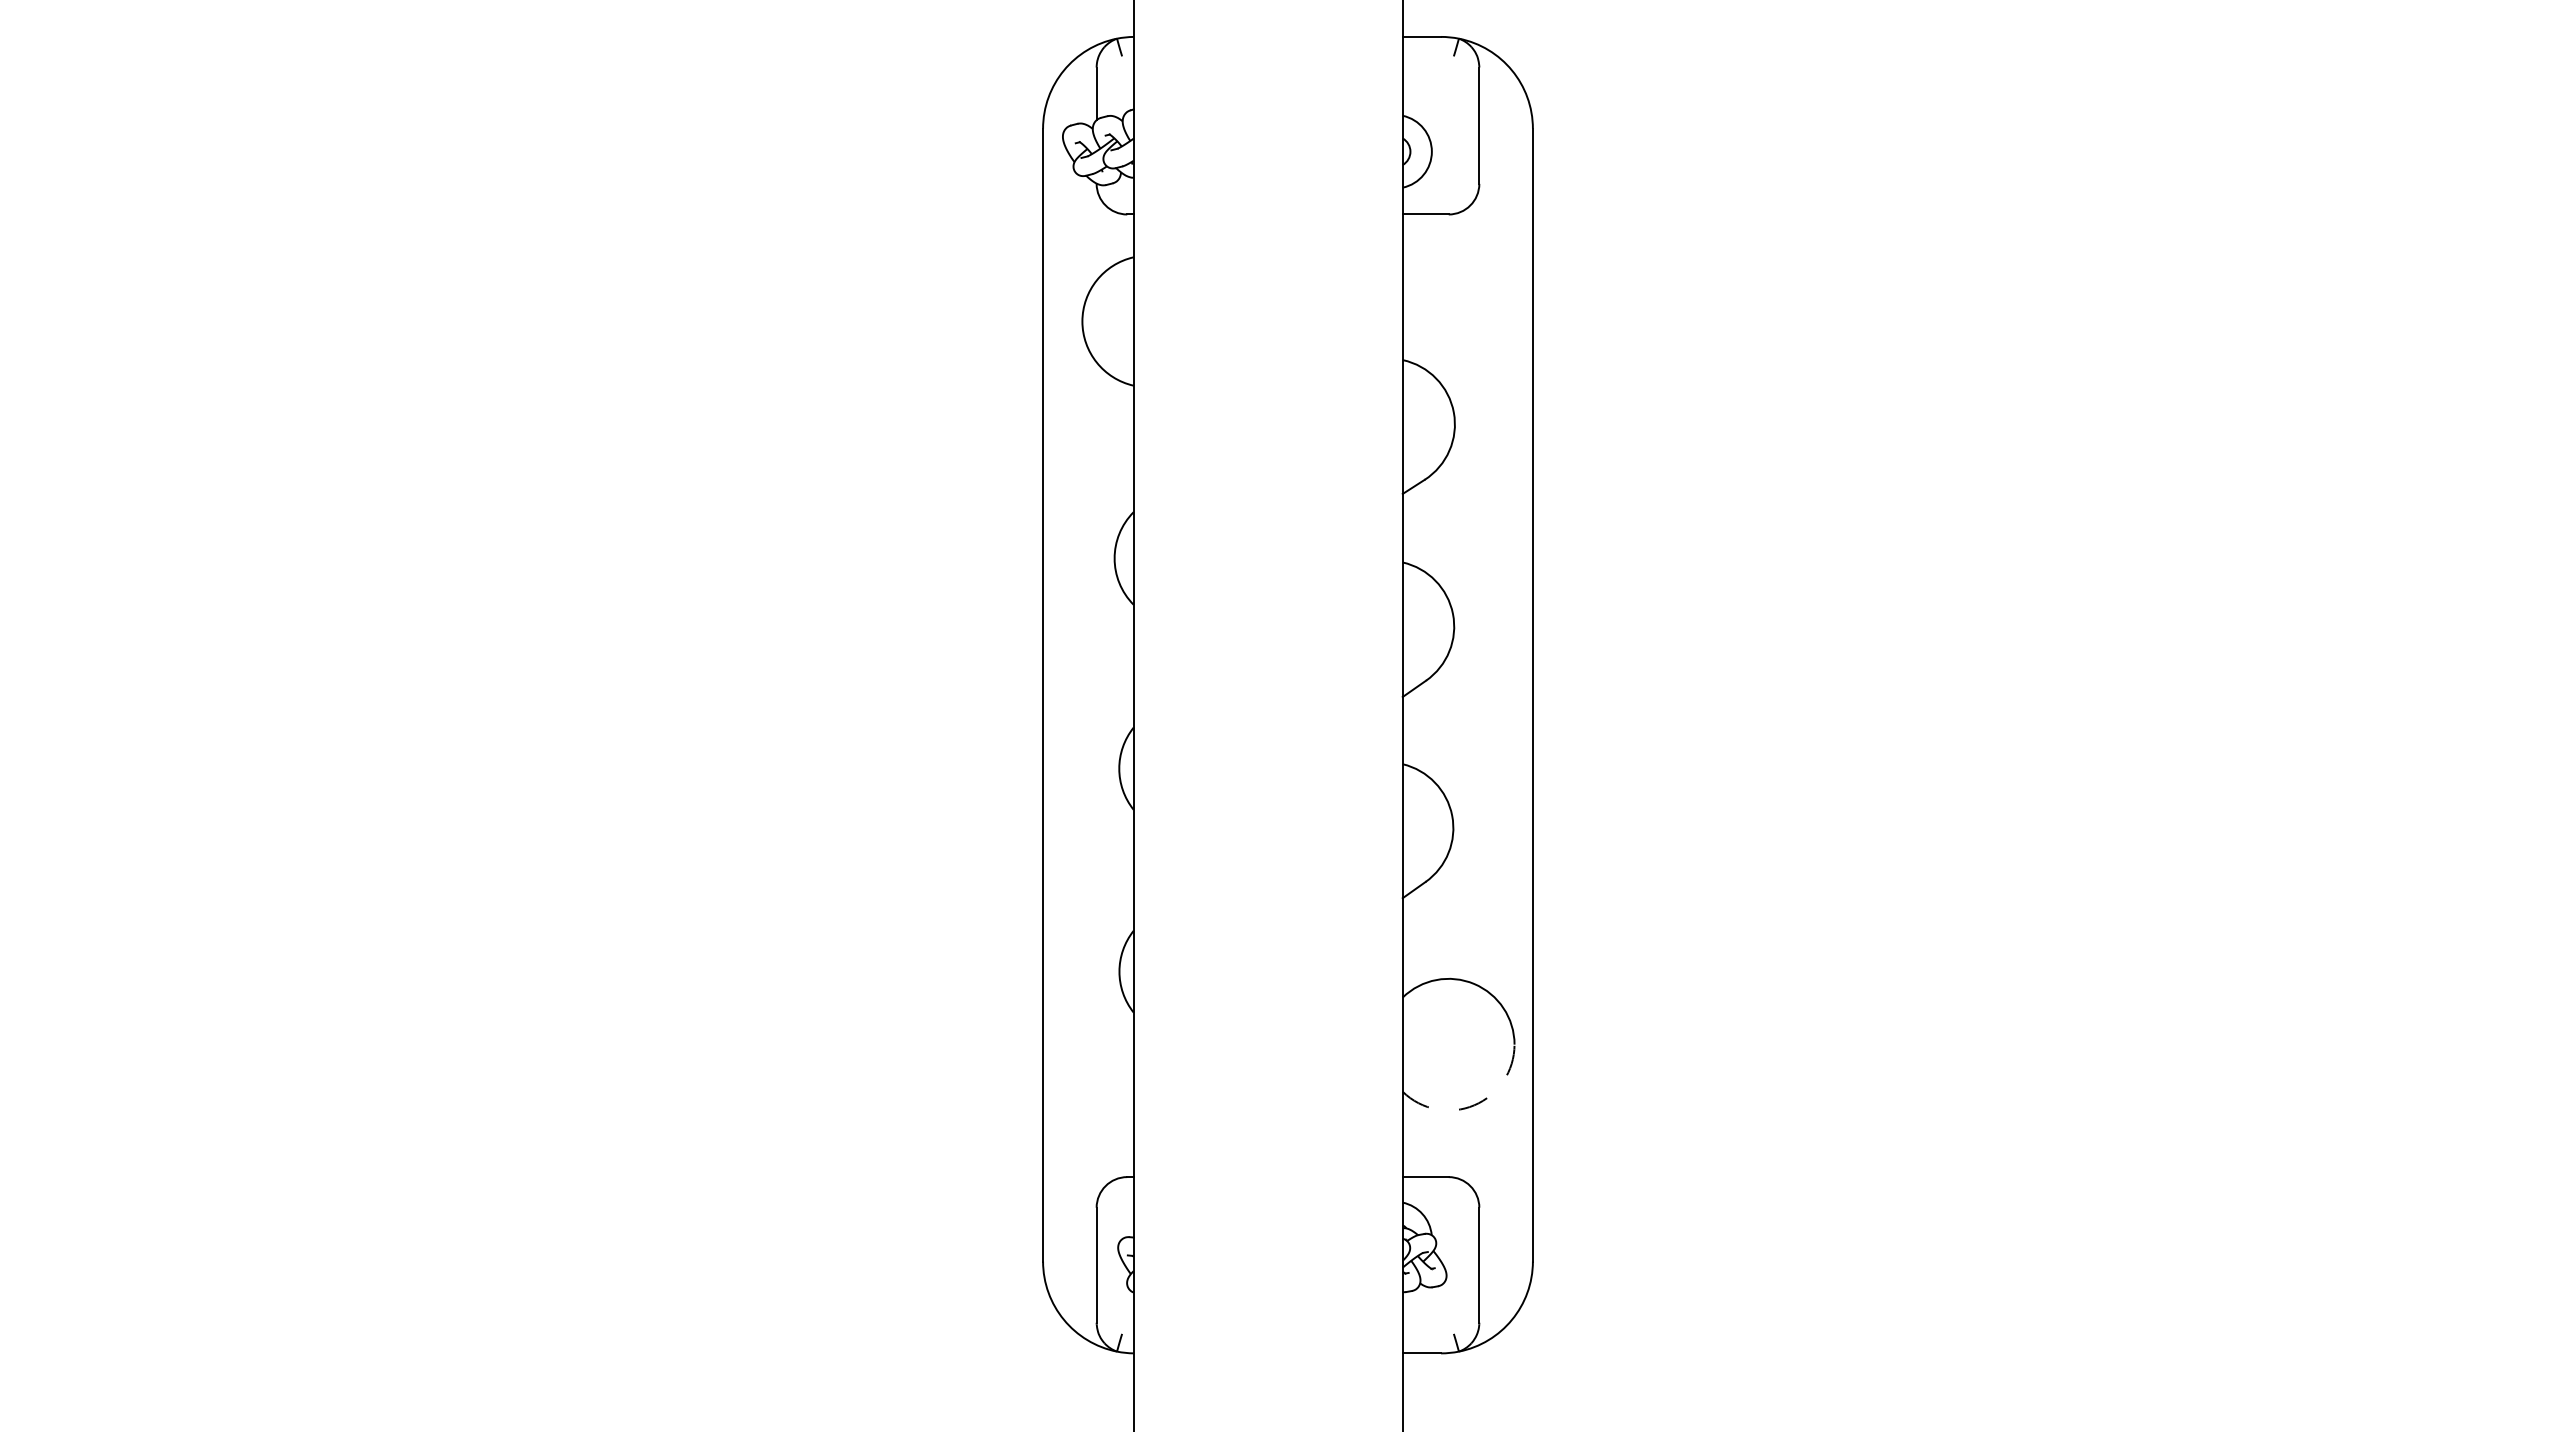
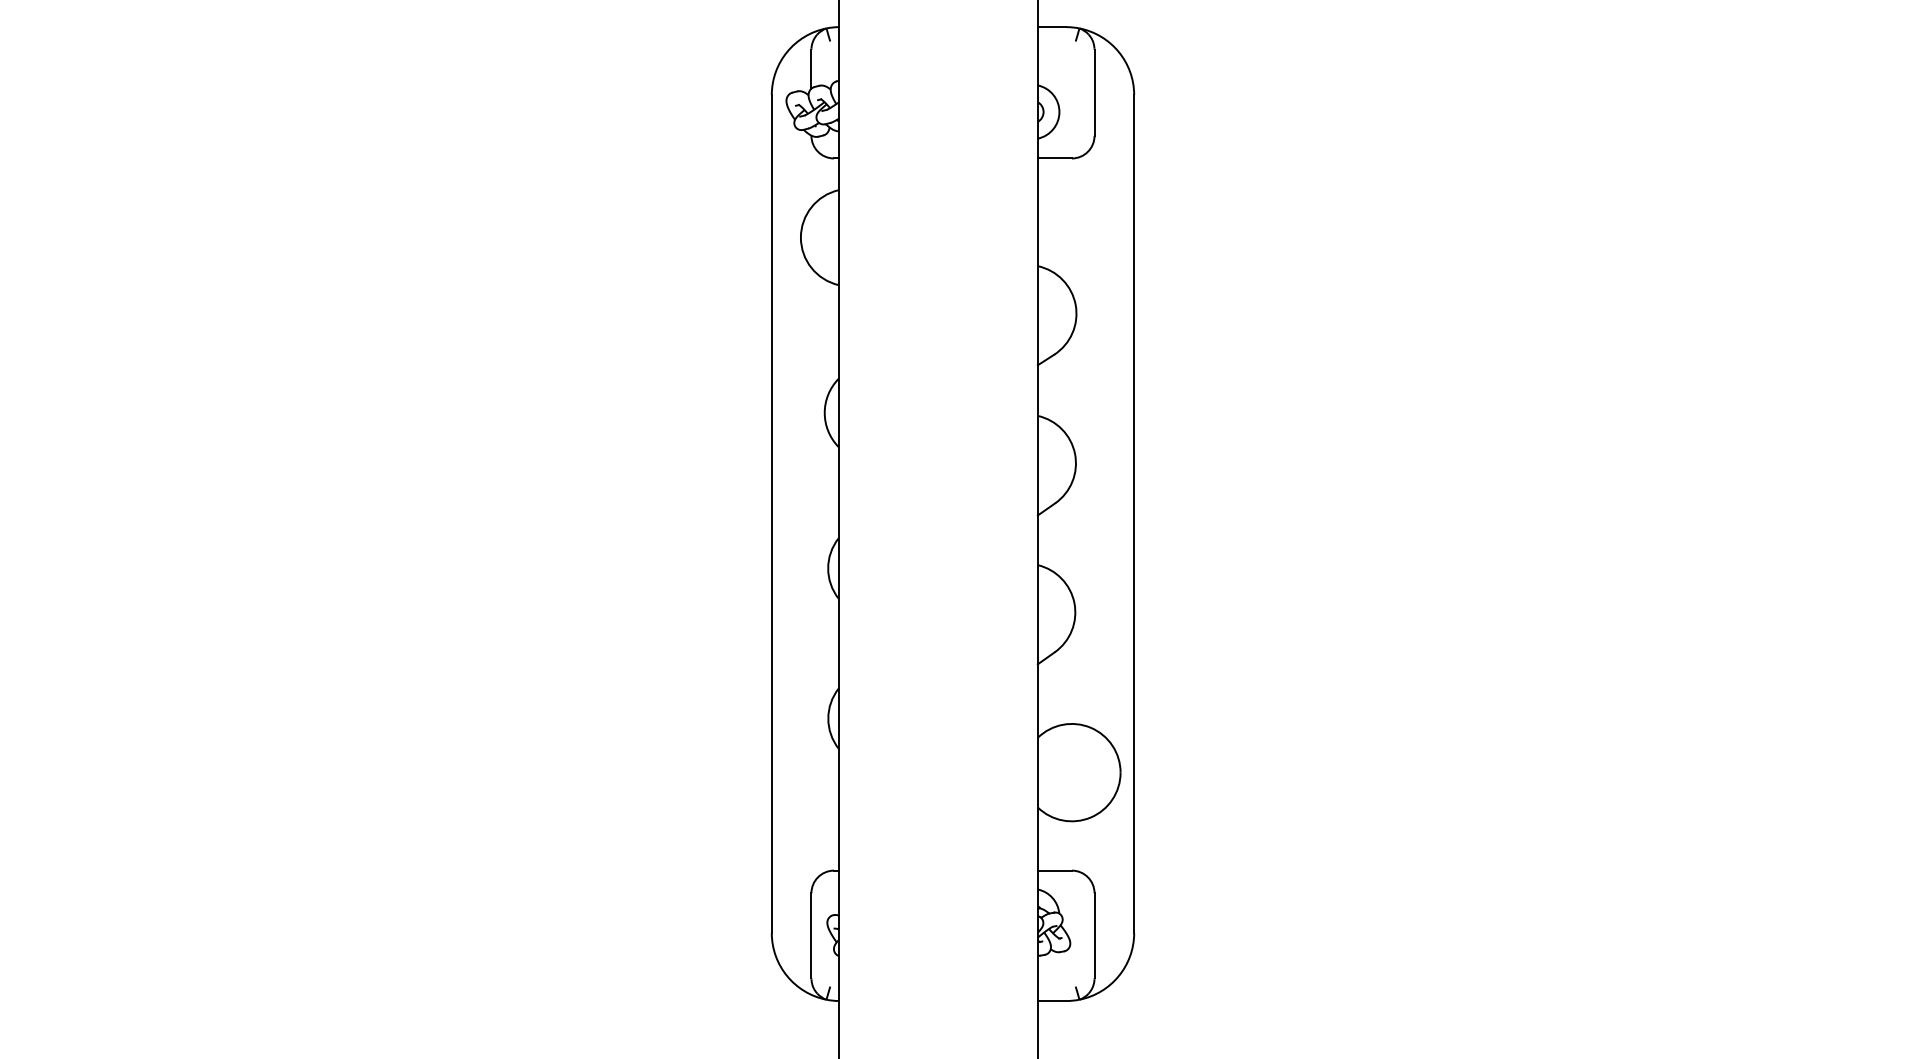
arc: (1474, 1105) -> (1090, 817), dashed -> solid

